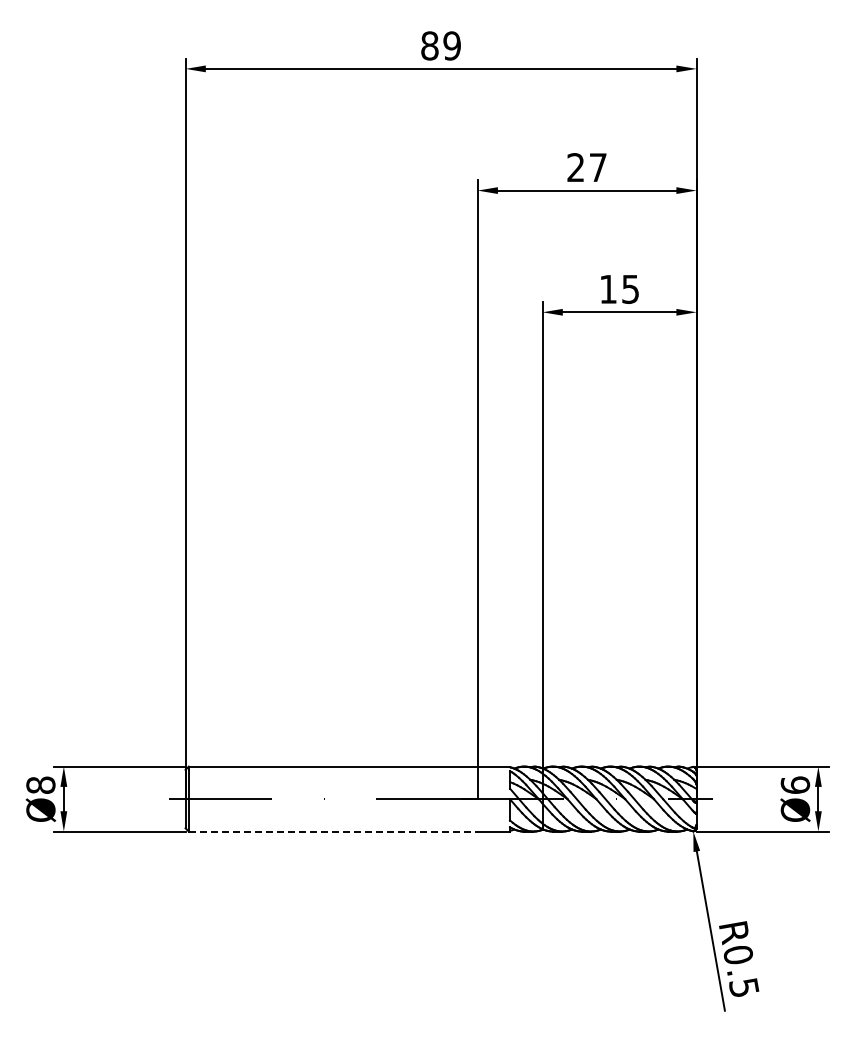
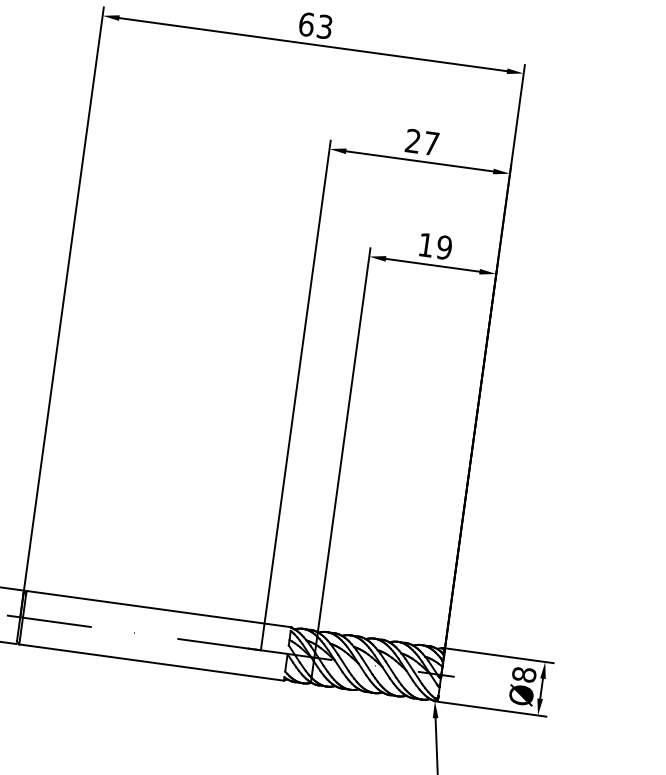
text: (440, 45) -> (315, 25), 89 -> 63
text: (630, 288) -> (444, 246), 15 -> 19
text: (794, 784) -> (523, 674), Ø6 -> Ø8
line: (333, 831) -> (138, 660), dashed -> solid

